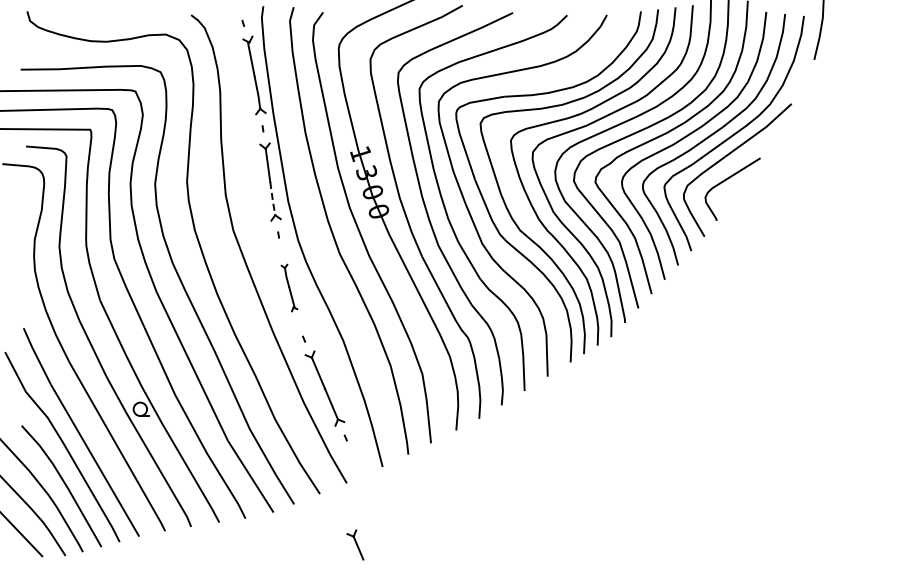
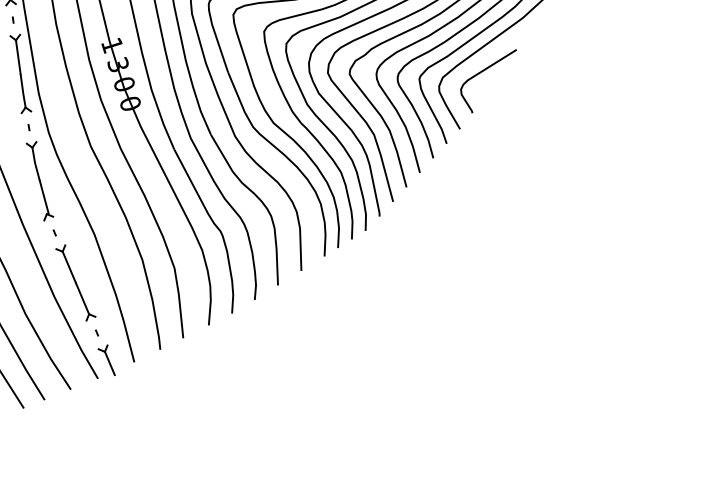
line: (272, 199) -> (22, 91), dashed -> solid
part: (289, 287) -> (40, 180), size x1.67
part: (355, 544) -> (106, 359), moved

